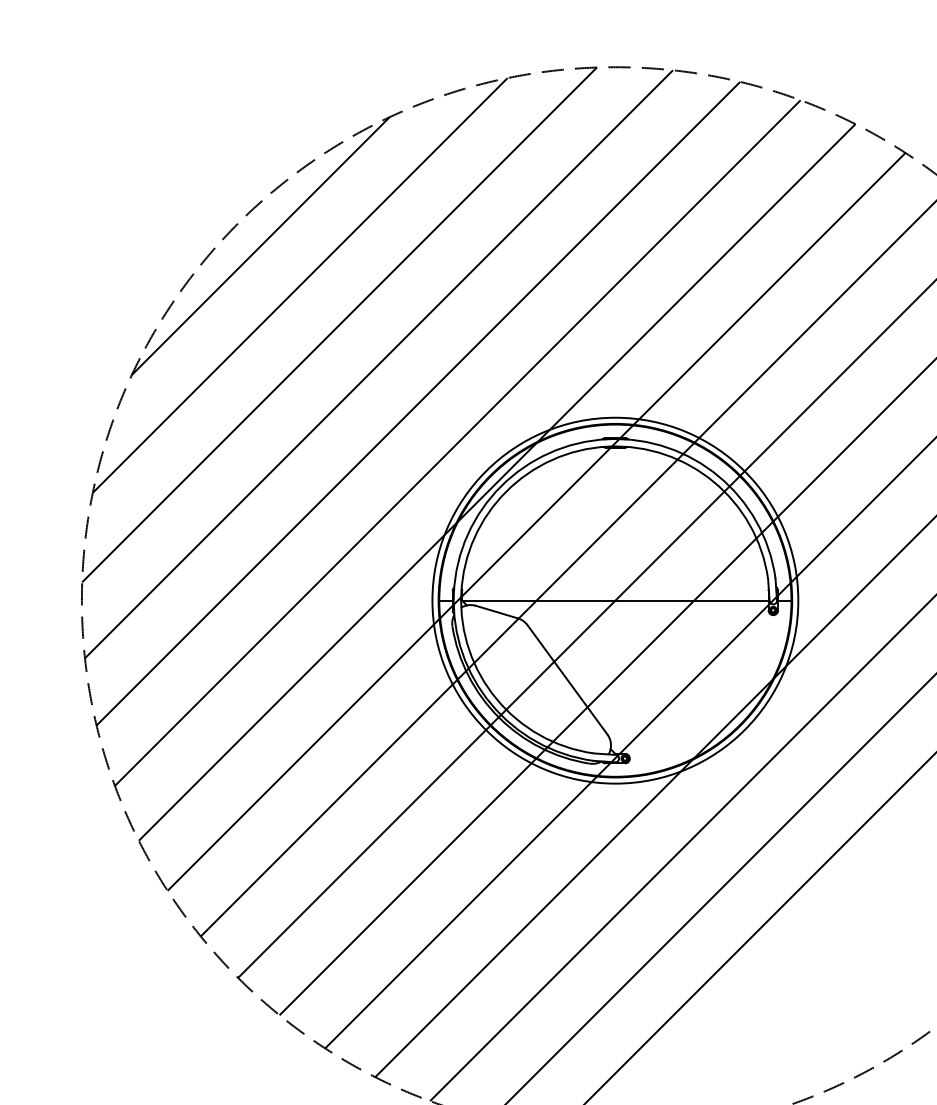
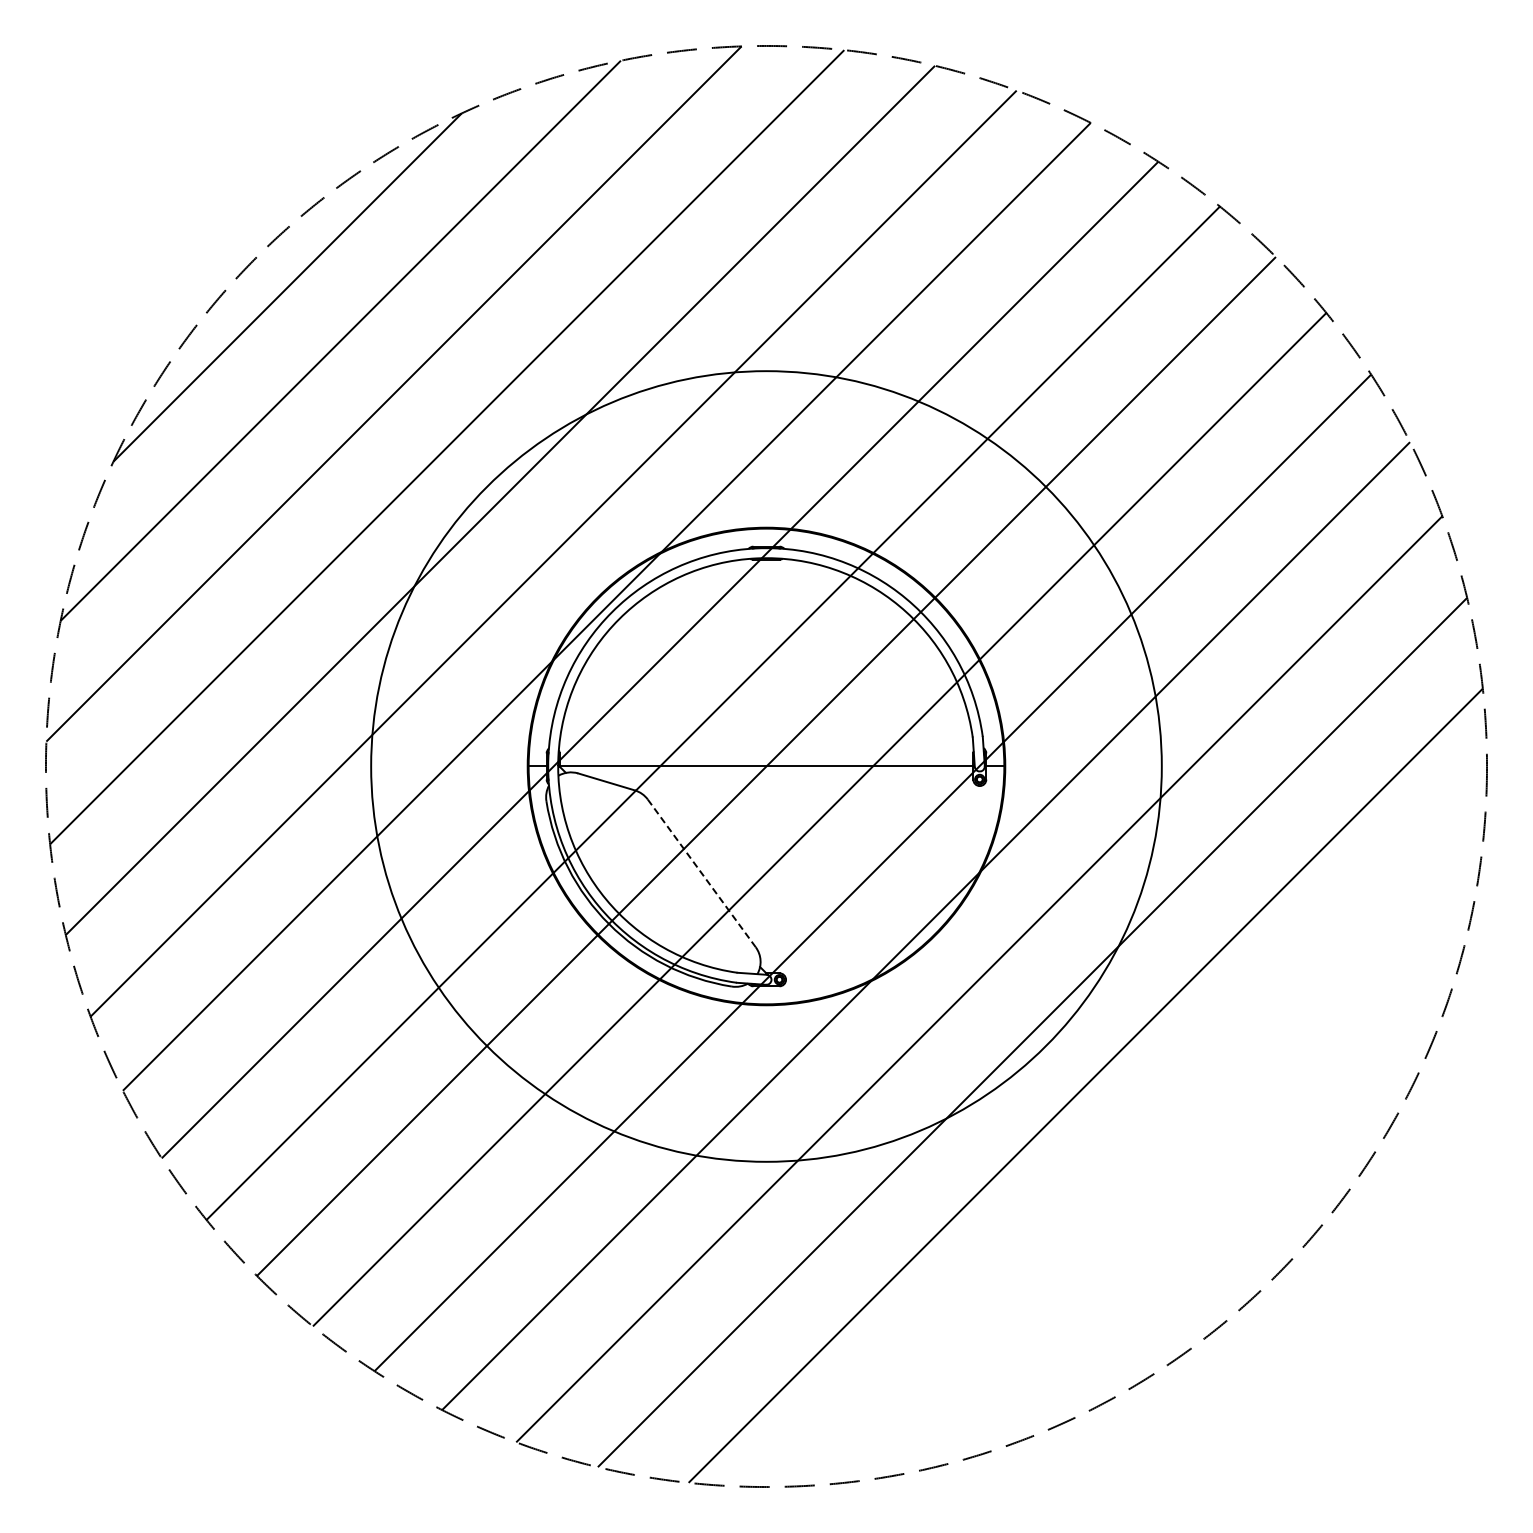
circle: (615, 600) -> (766, 766), size x1.6
line: (567, 679) -> (701, 873), solid -> dashed

